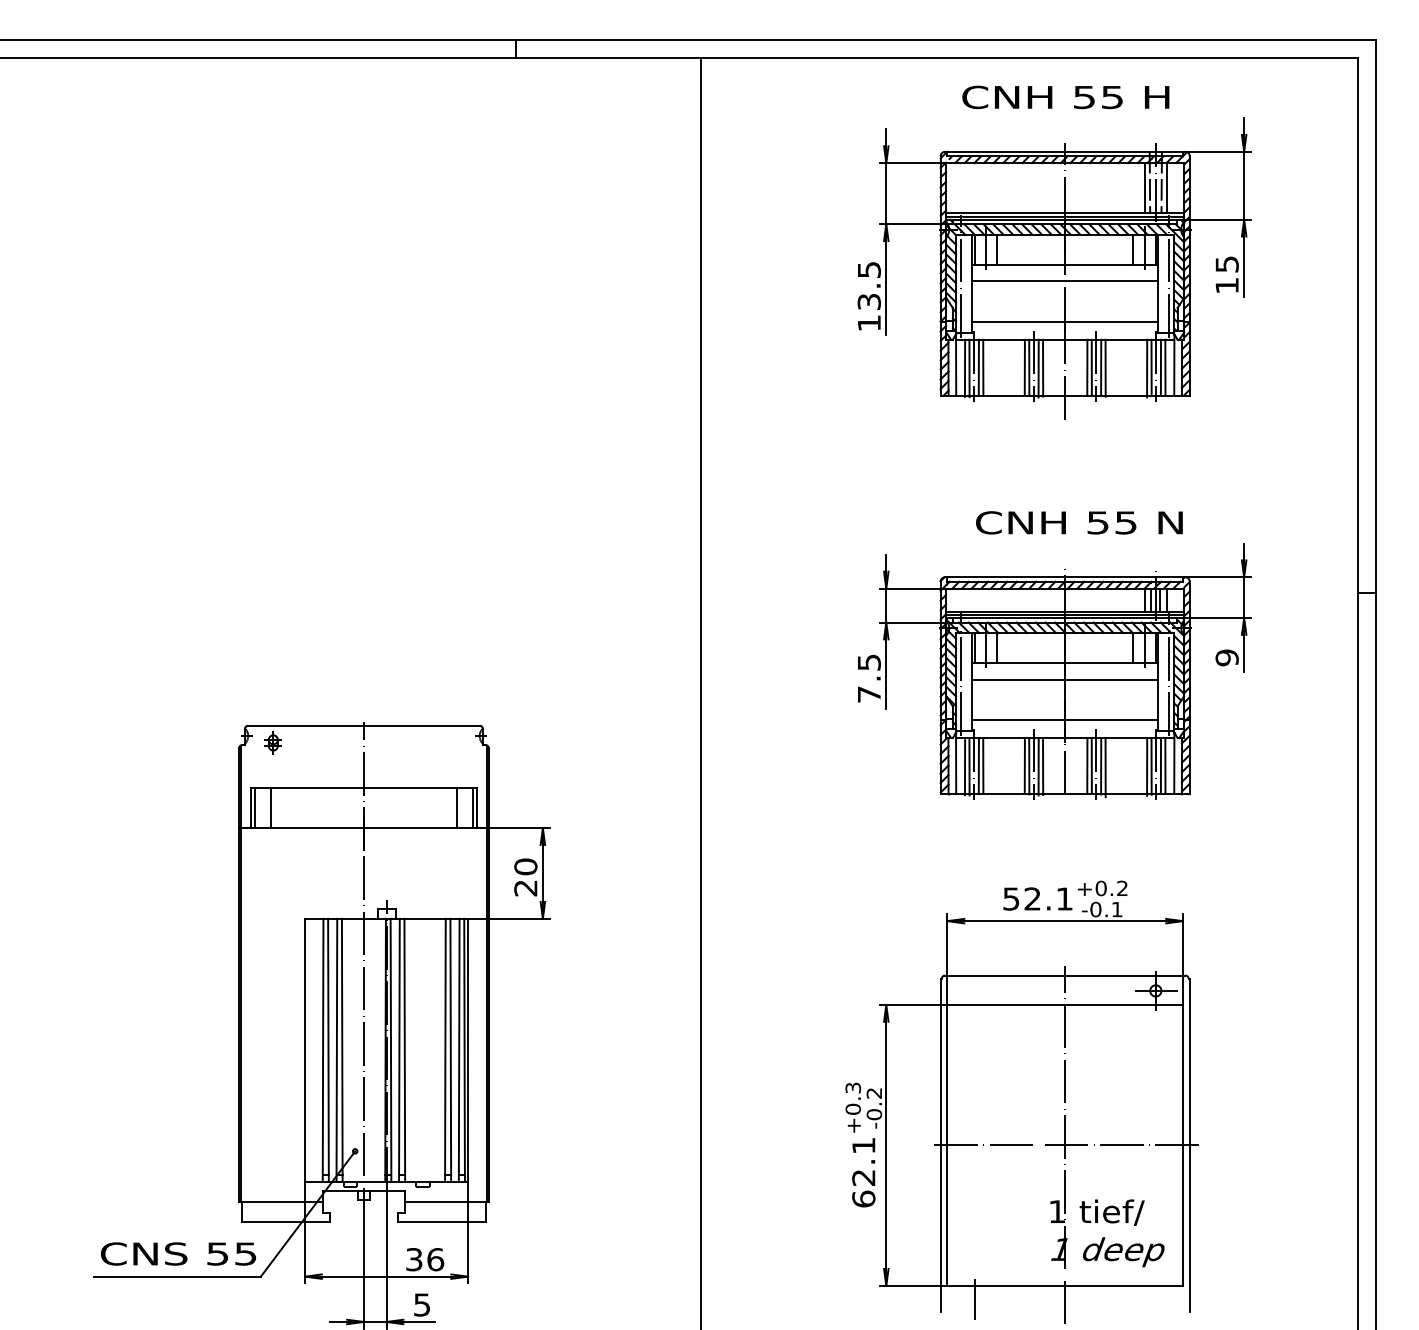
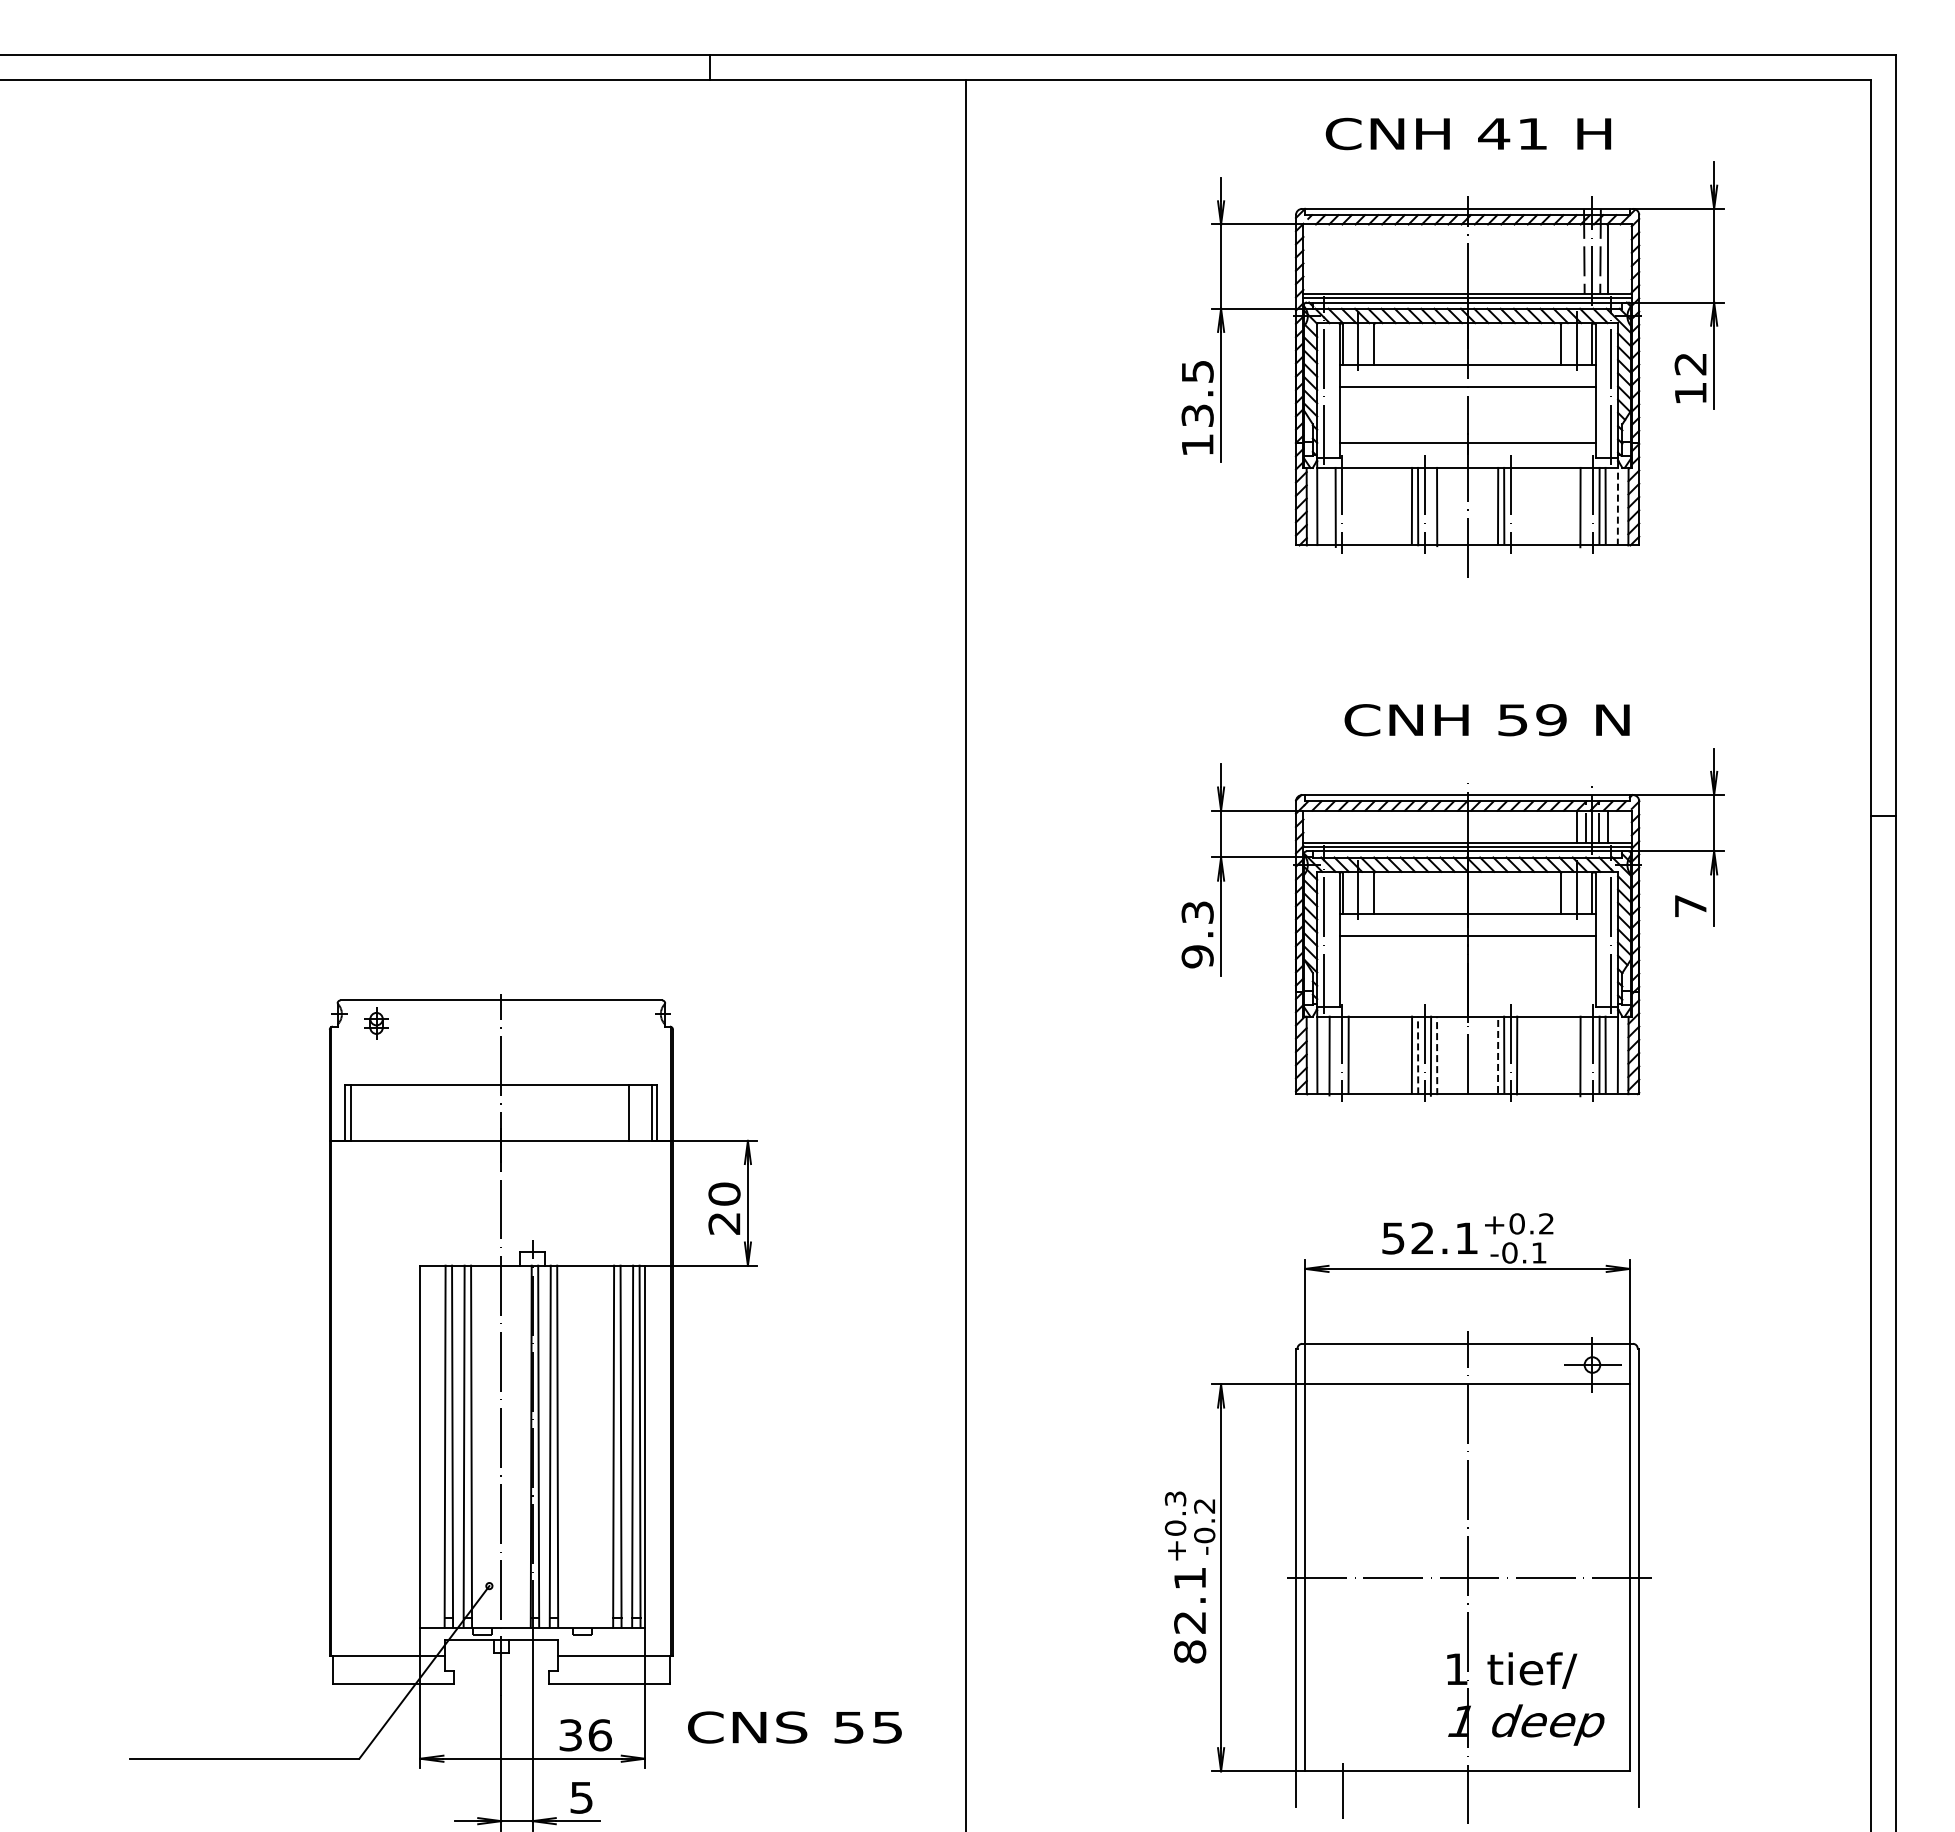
text: (1097, 97) -> (1512, 134), 55 -> 41
line: (1144, 187) -> (1576, 258), removed
text: (1226, 264) -> (1690, 364), 15 -> 12
line: (1174, 365) -> (1617, 503), solid -> dashed
line: (964, 367) -> (1329, 506), removed
line: (978, 367) -> (1348, 506), removed
line: (983, 367) -> (1354, 505), removed
line: (1101, 367) -> (1517, 506), removed
line: (1105, 367) -> (1523, 506), removed
line: (1151, 367) -> (1586, 506), removed
line: (1038, 368) -> (1430, 507), removed
text: (1126, 523) -> (1551, 720), 55 -> 59
text: (1226, 657) -> (1690, 905), 9 -> 7
text: (869, 678) -> (1197, 934), 7.5 -> 9.3
line: (1065, 719) -> (1467, 991), removed
line: (983, 765) -> (1354, 1054), removed
line: (1087, 765) -> (1498, 1054), solid -> dashed
line: (969, 766) -> (1335, 1055), removed
line: (1029, 766) -> (1418, 1055), solid -> dashed
line: (1043, 766) -> (1437, 1055), solid -> dashed
line: (1151, 766) -> (1586, 1055), removed
line: (1105, 767) -> (1523, 1057), removed
line: (271, 807) -> (373, 1112), removed
text: (864, 1198) -> (1190, 1651), 62.1 -> 82.1
text: (178, 1253) -> (794, 1727), moved

